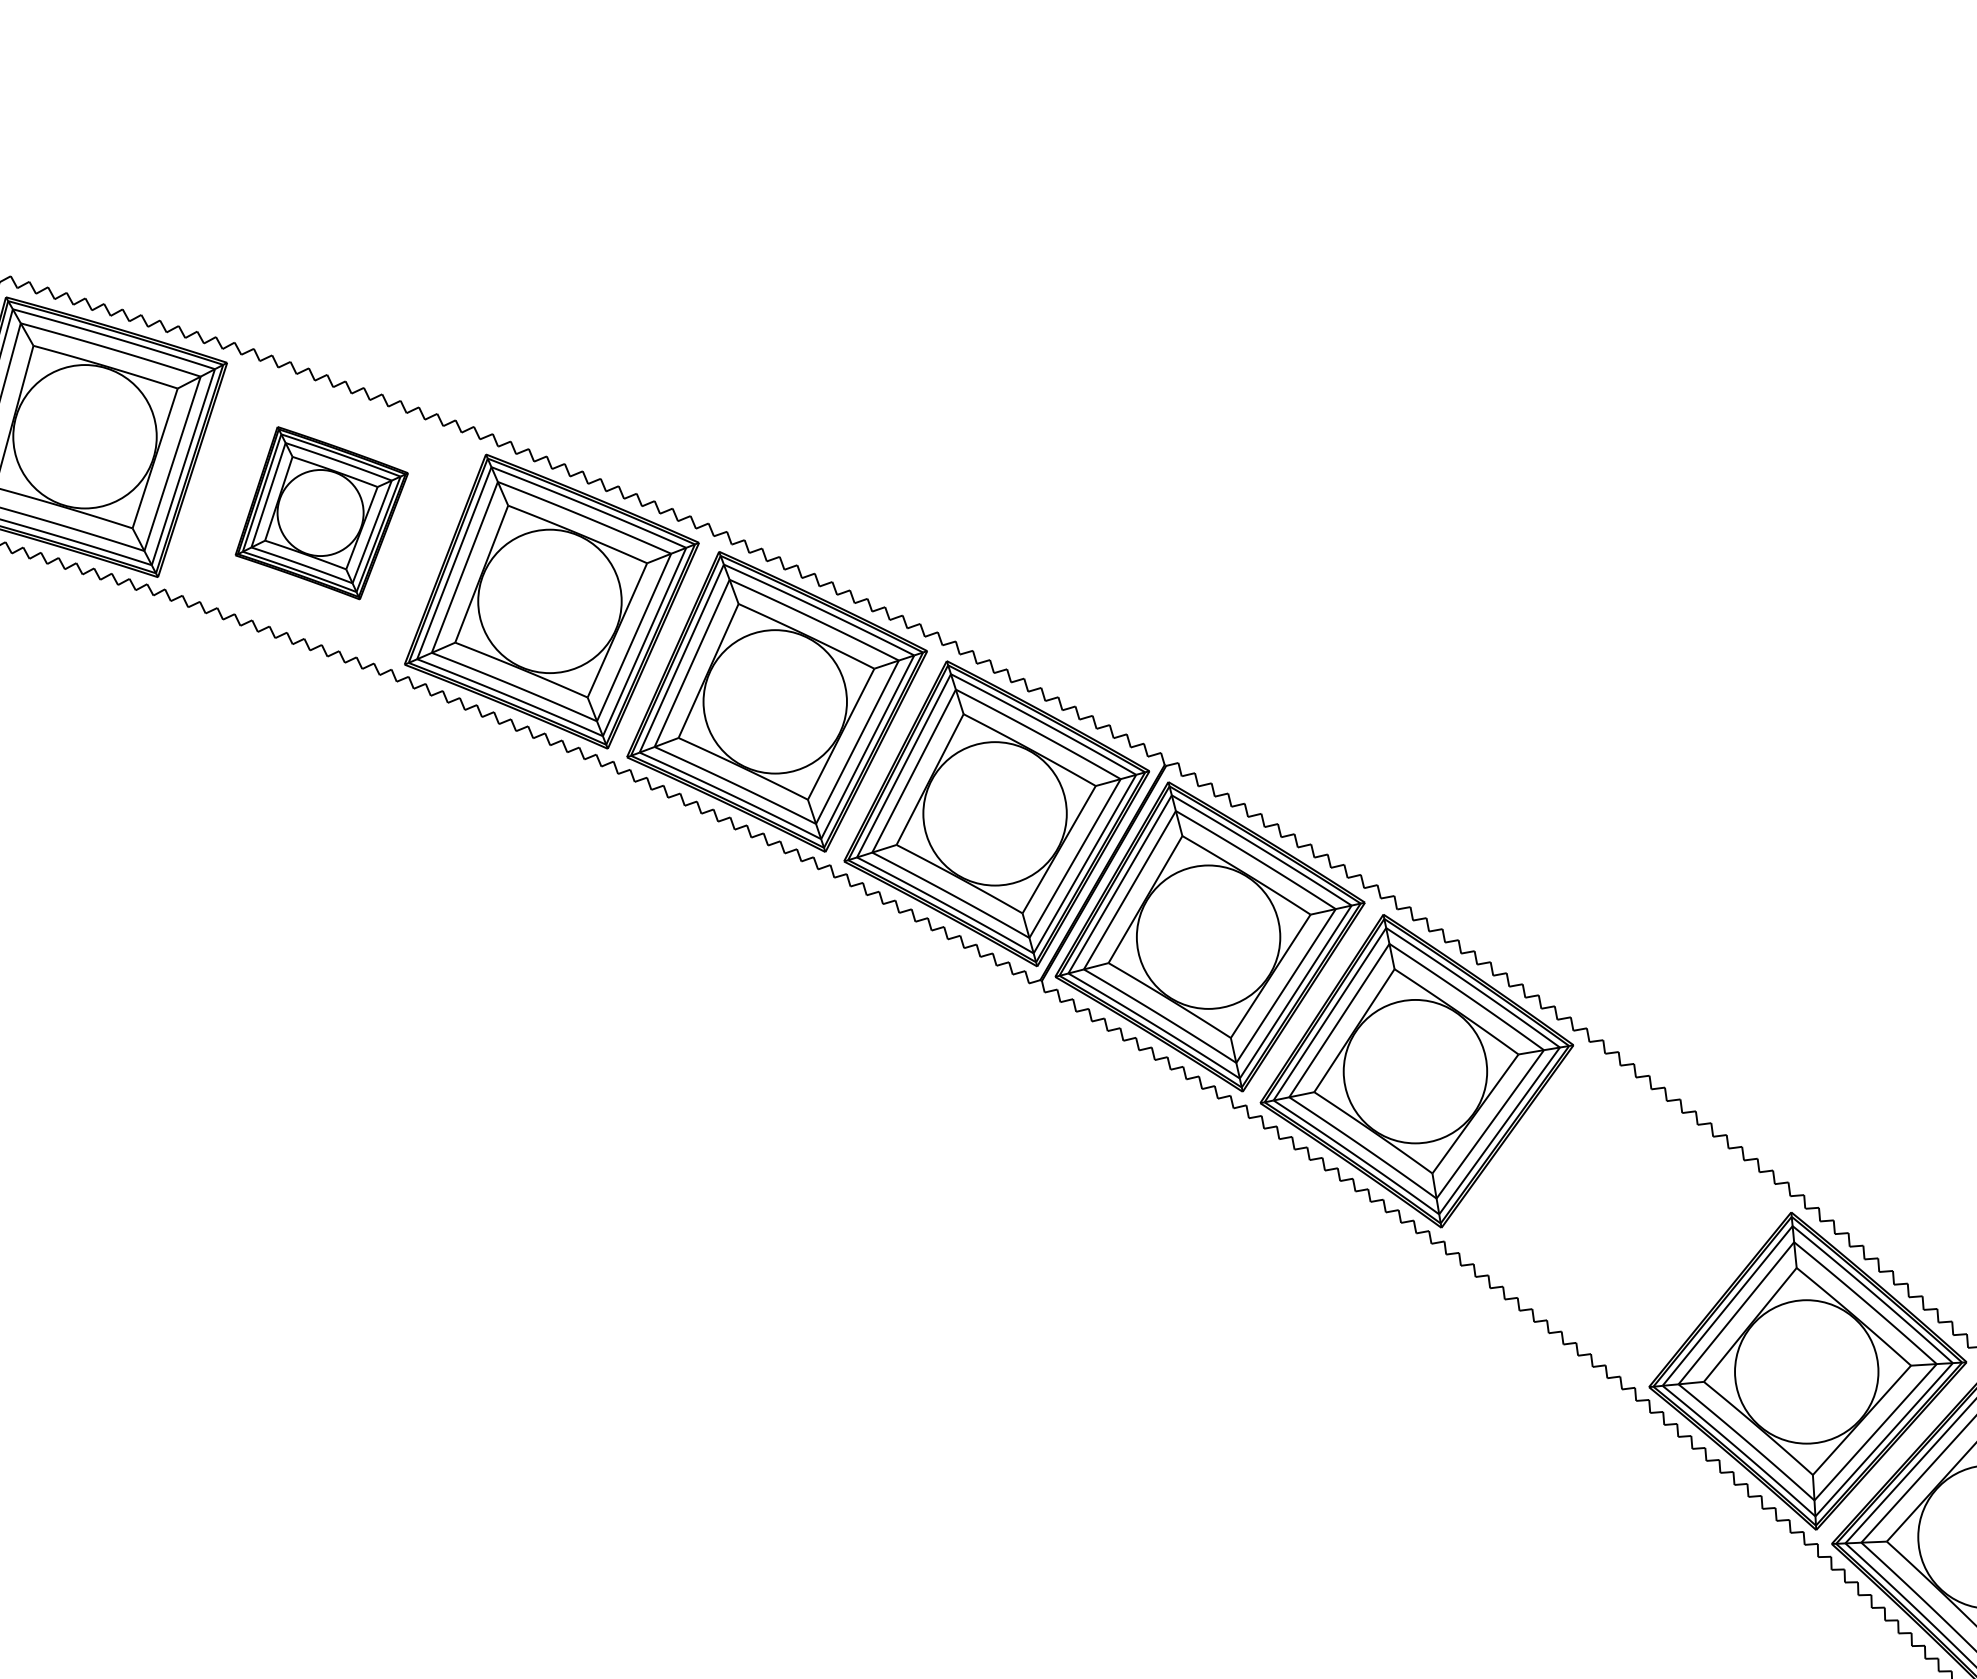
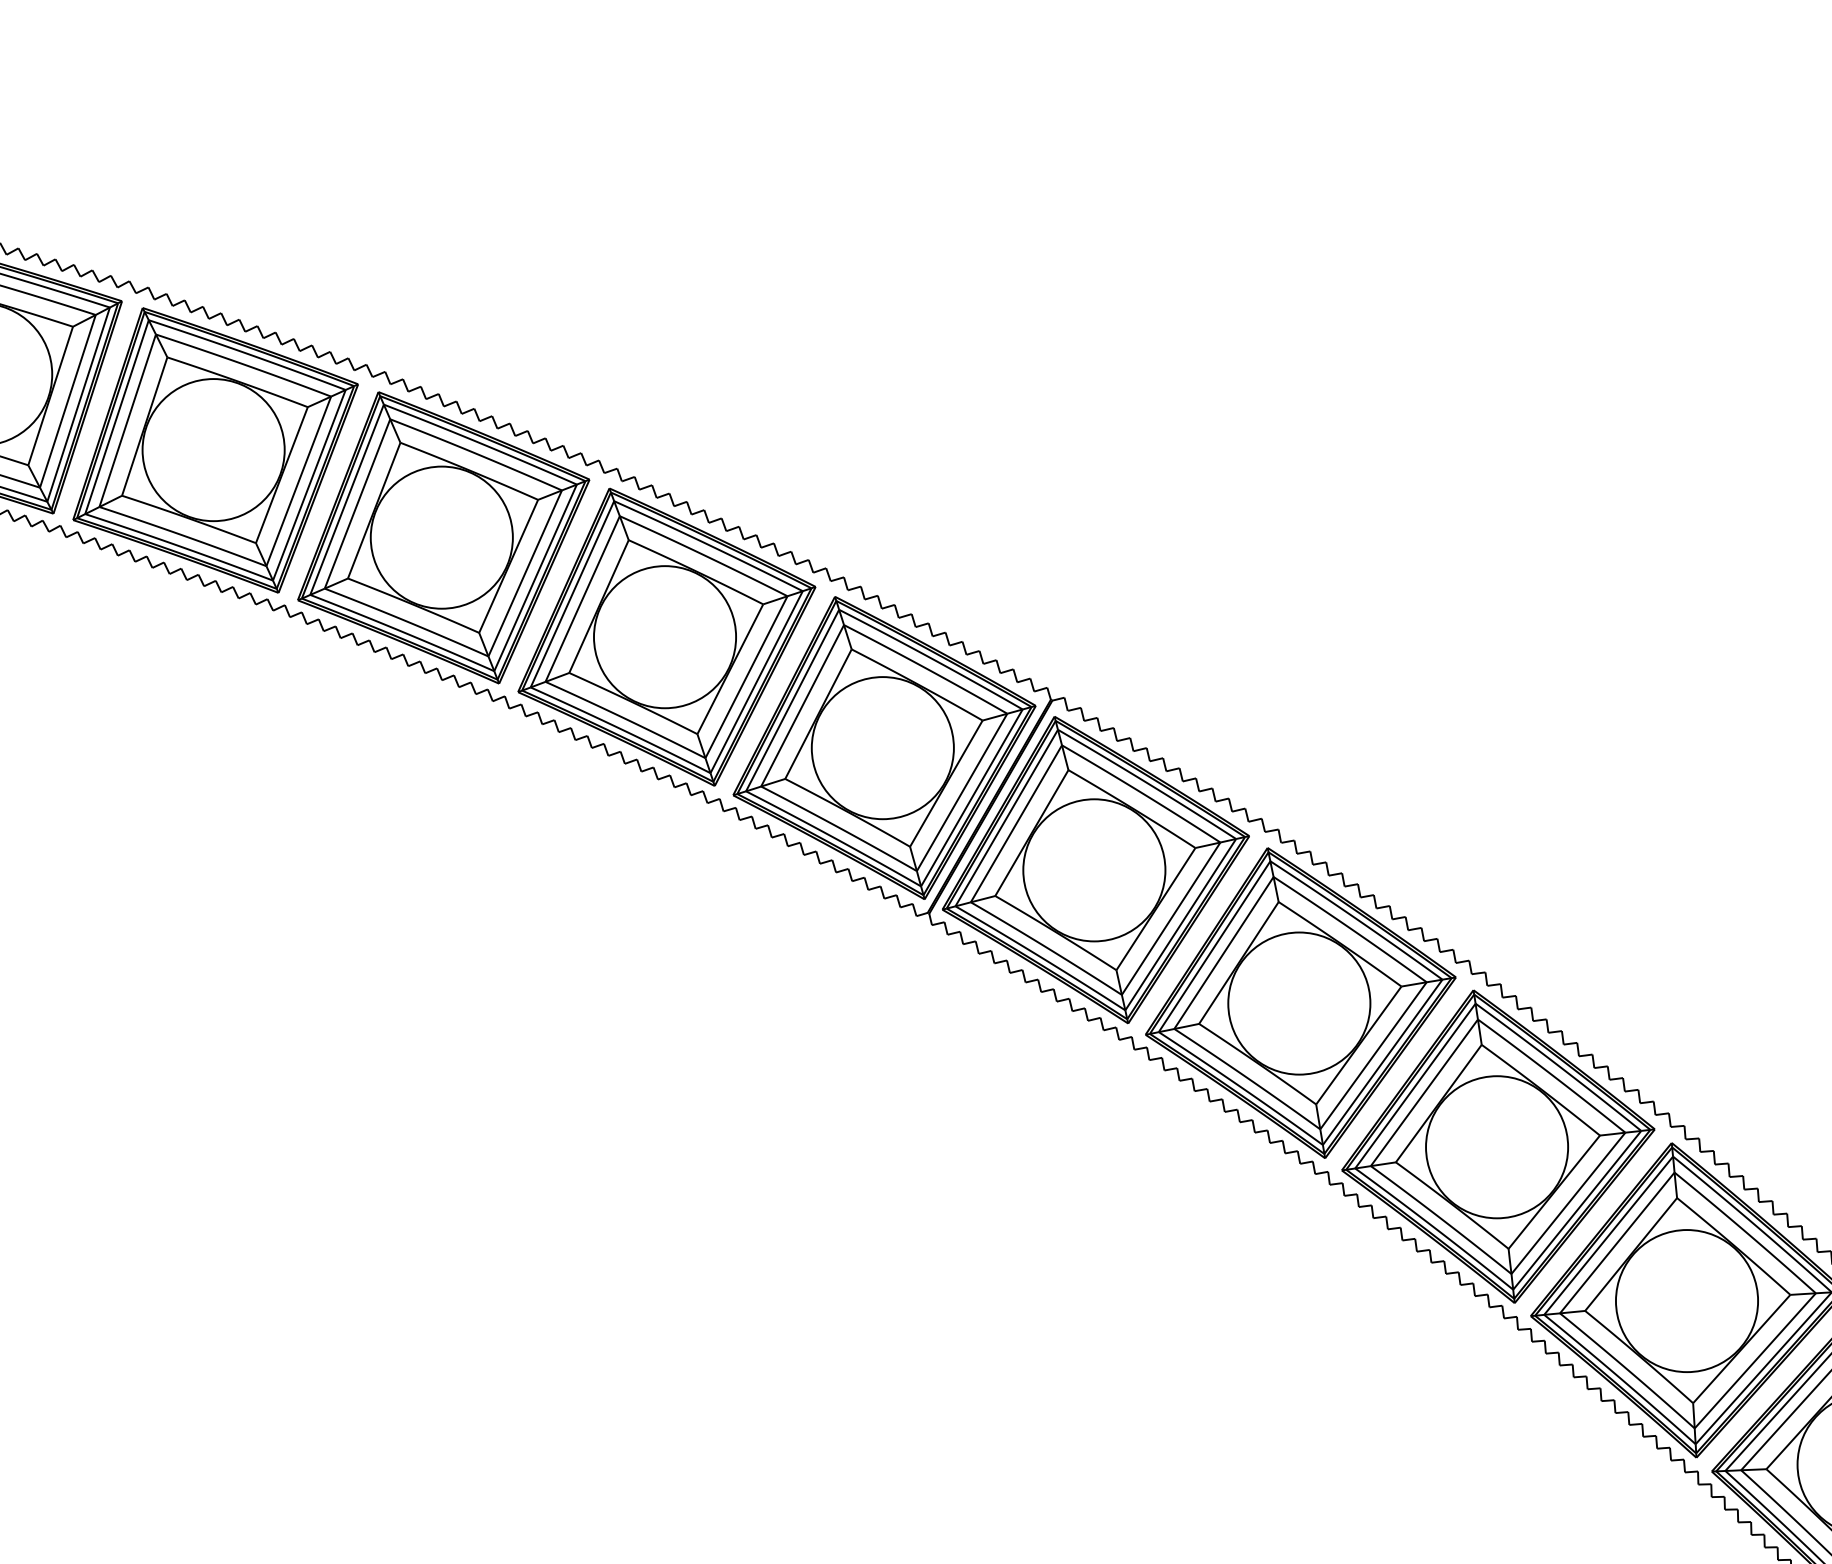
part: (321, 512) -> (215, 449), size x1.67
part: (1615, 1215) -> (1497, 1146), added

